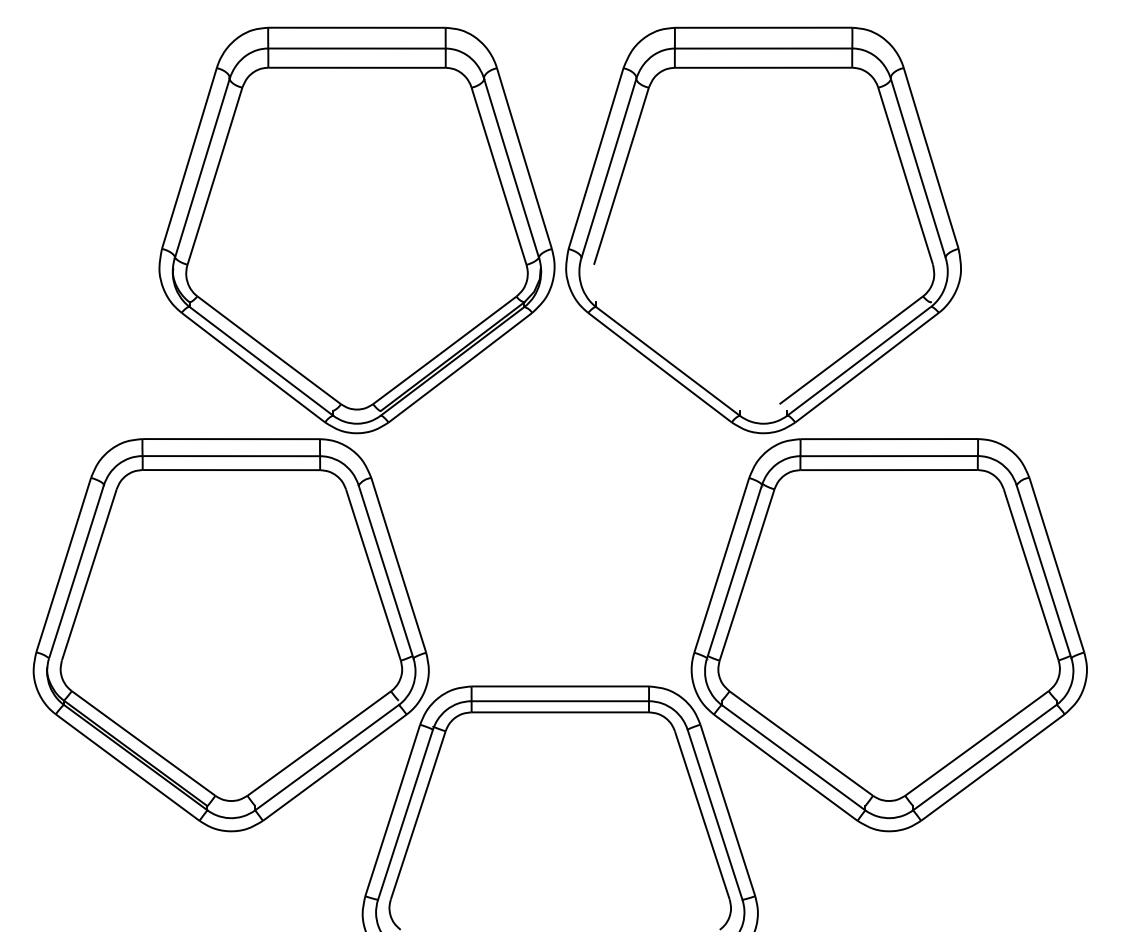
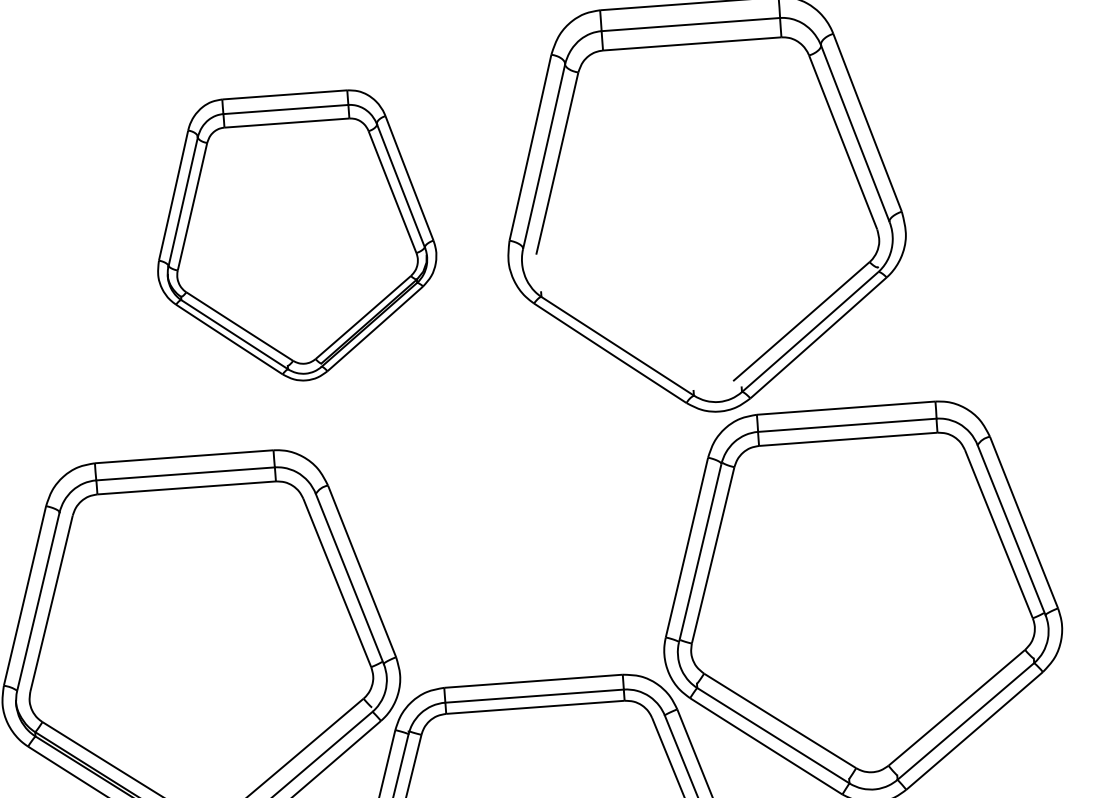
part: (356, 230) -> (294, 237), size x0.7

